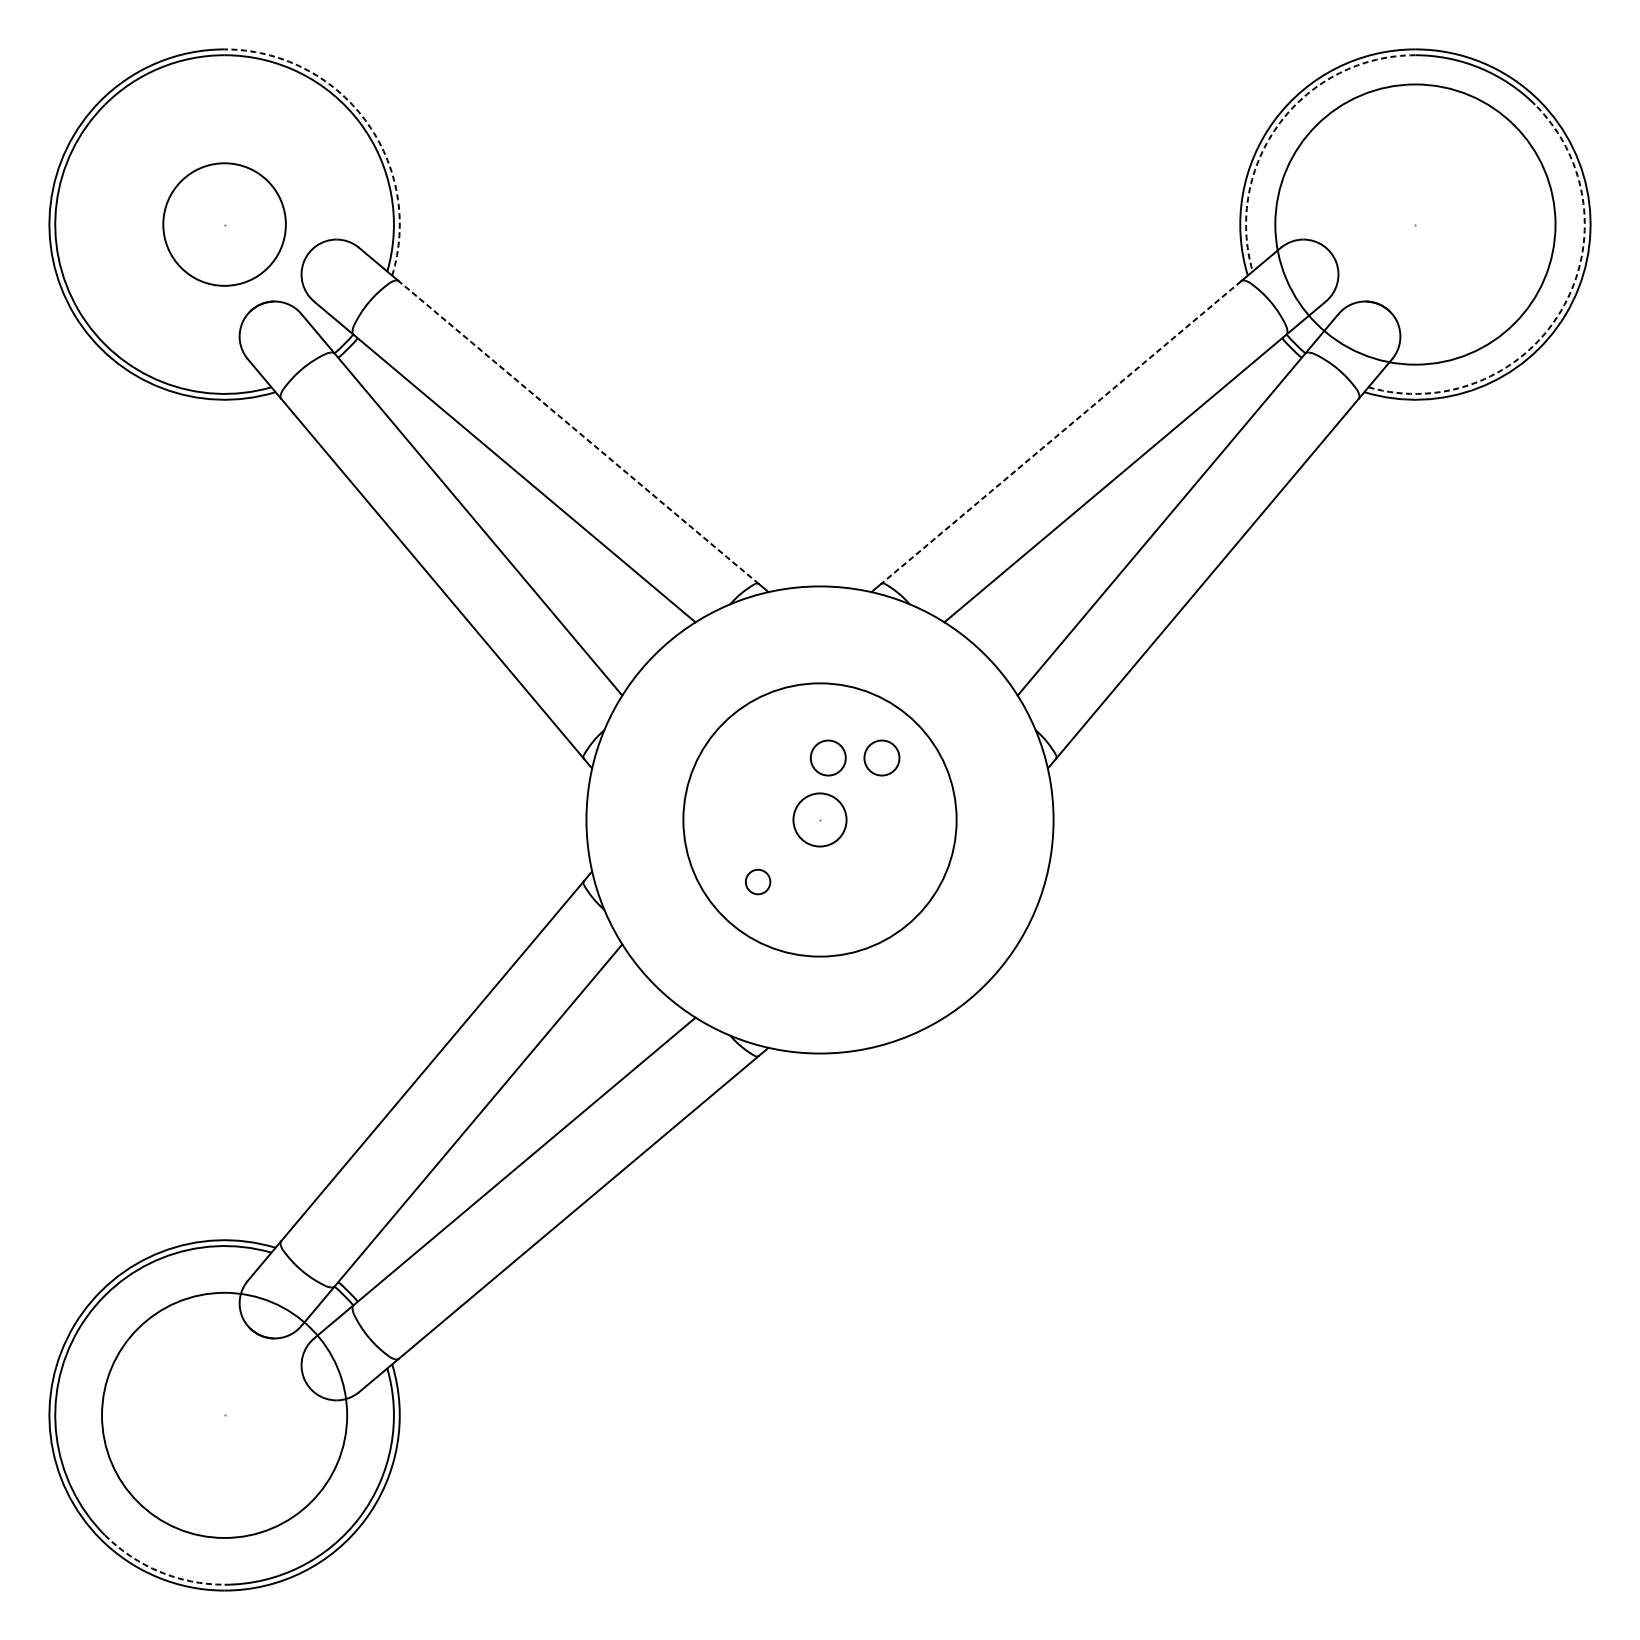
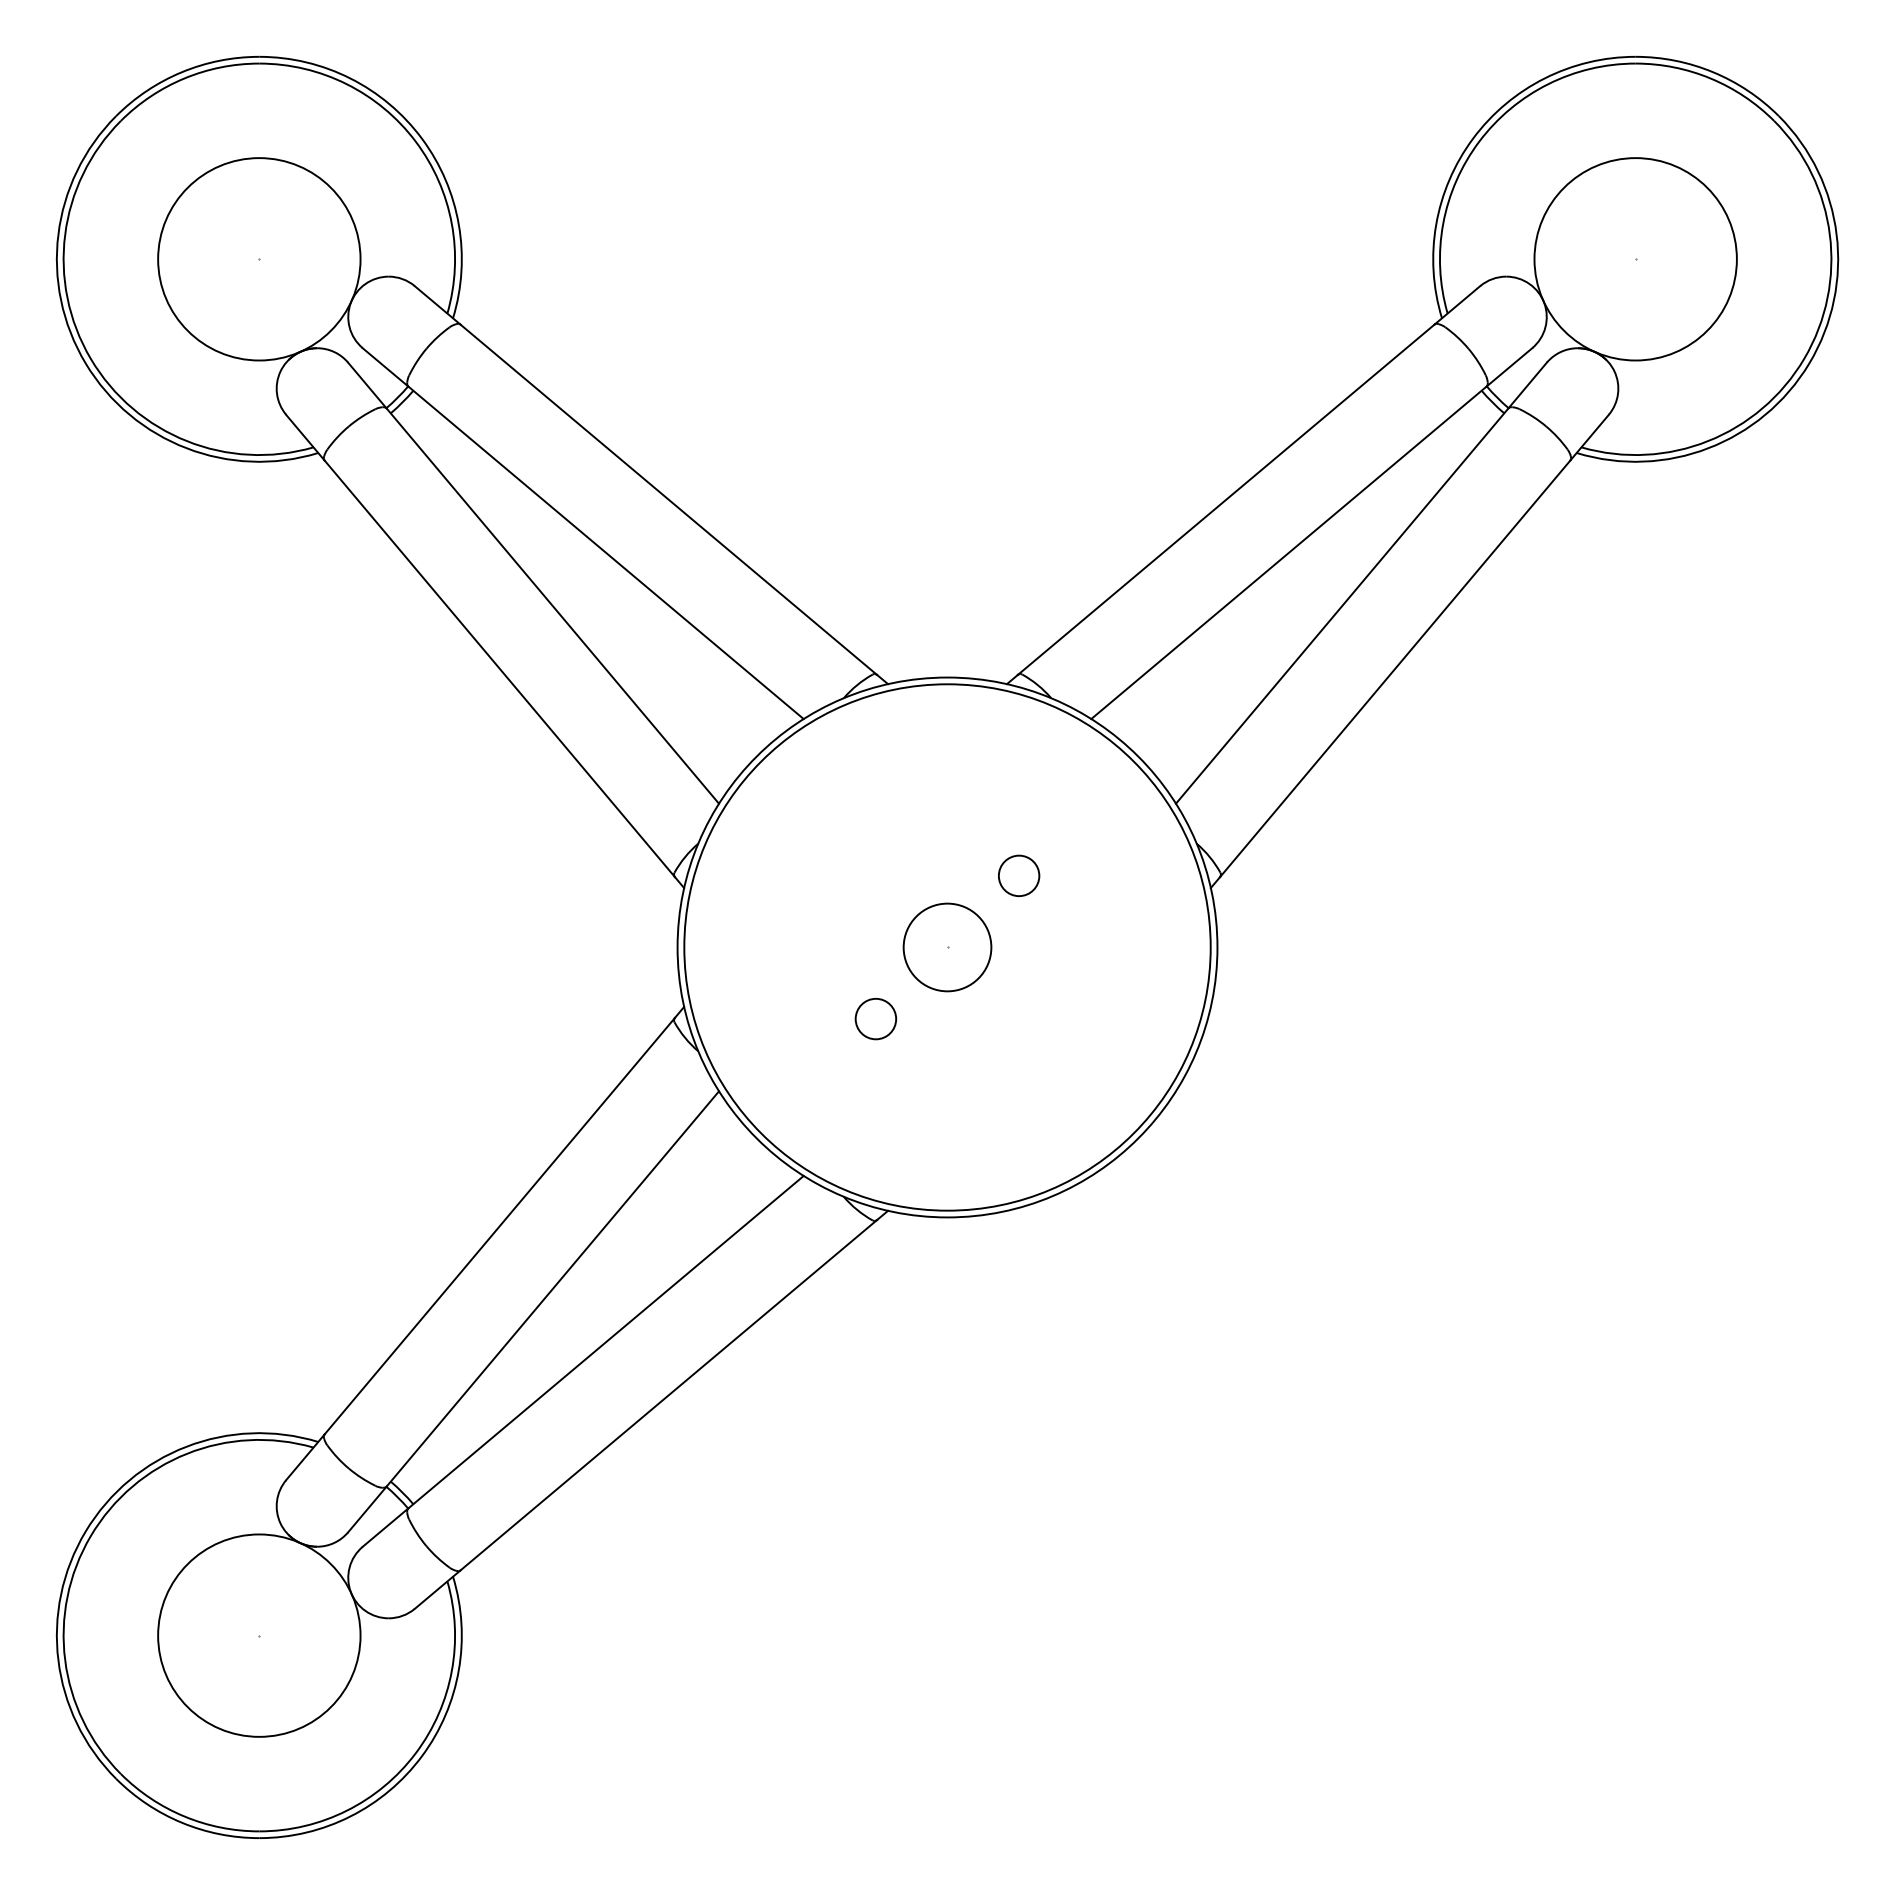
arc: (365, 120) -> (422, 138), dashed -> solid
arc: (1280, 122) -> (1479, 141), dashed -> solid
circle: (224, 224) -> (259, 259), size x1.43
circle: (1415, 224) -> (1635, 259), size x0.62
arc: (1561, 310) -> (1804, 358), dashed -> solid
line: (578, 432) -> (668, 499), dashed -> solid
line: (1060, 433) -> (1225, 500), dashed -> solid
circle: (828, 757) -> (957, 875), removed
circle: (820, 820) -> (947, 947), size x1.43
circle: (820, 820) -> (947, 947), size x1.67
circle: (757, 882) -> (875, 1019), size x1.43
circle: (224, 1415) -> (259, 1635), size x0.71
arc: (159, 1571) -> (184, 1816), dashed -> solid

